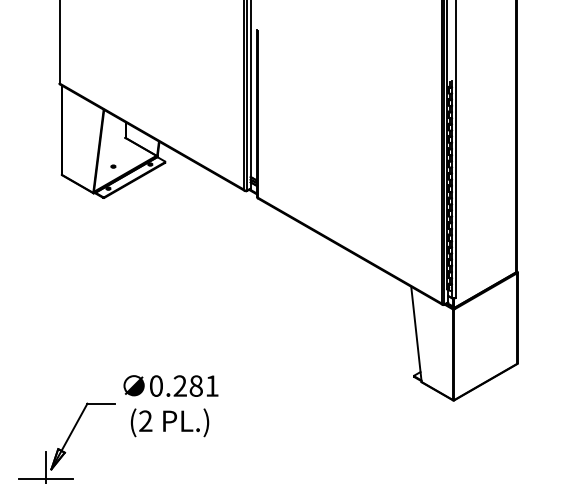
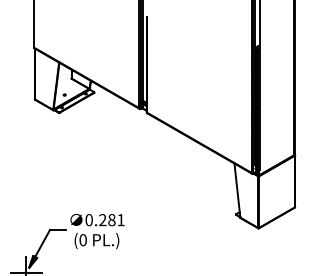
text: (144, 421) -> (82, 240), (2 -> (0

